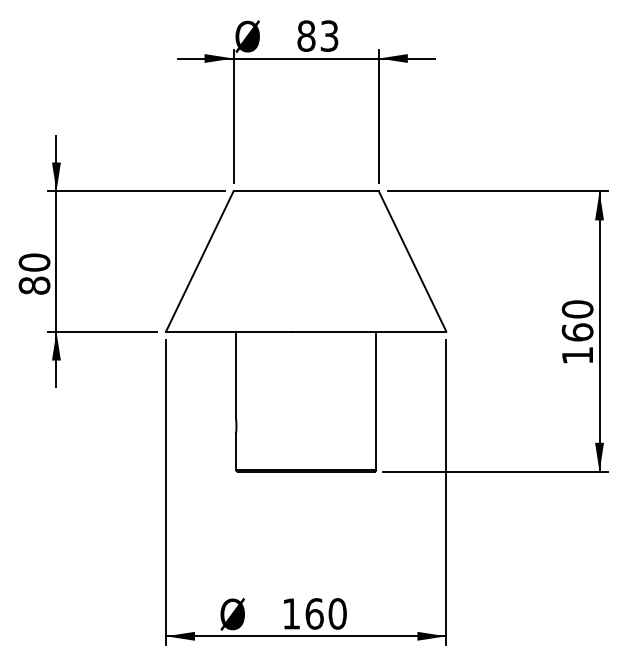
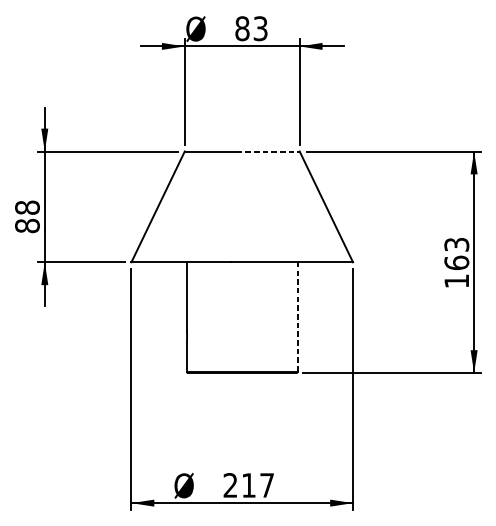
line: (339, 191) -> (268, 151), solid -> dashed
text: (34, 262) -> (27, 207), 80 -> 88
text: (577, 309) -> (456, 244), 160 -> 163
line: (376, 400) -> (297, 316), solid -> dashed
text: (314, 613) -> (248, 485), 160 -> 217

